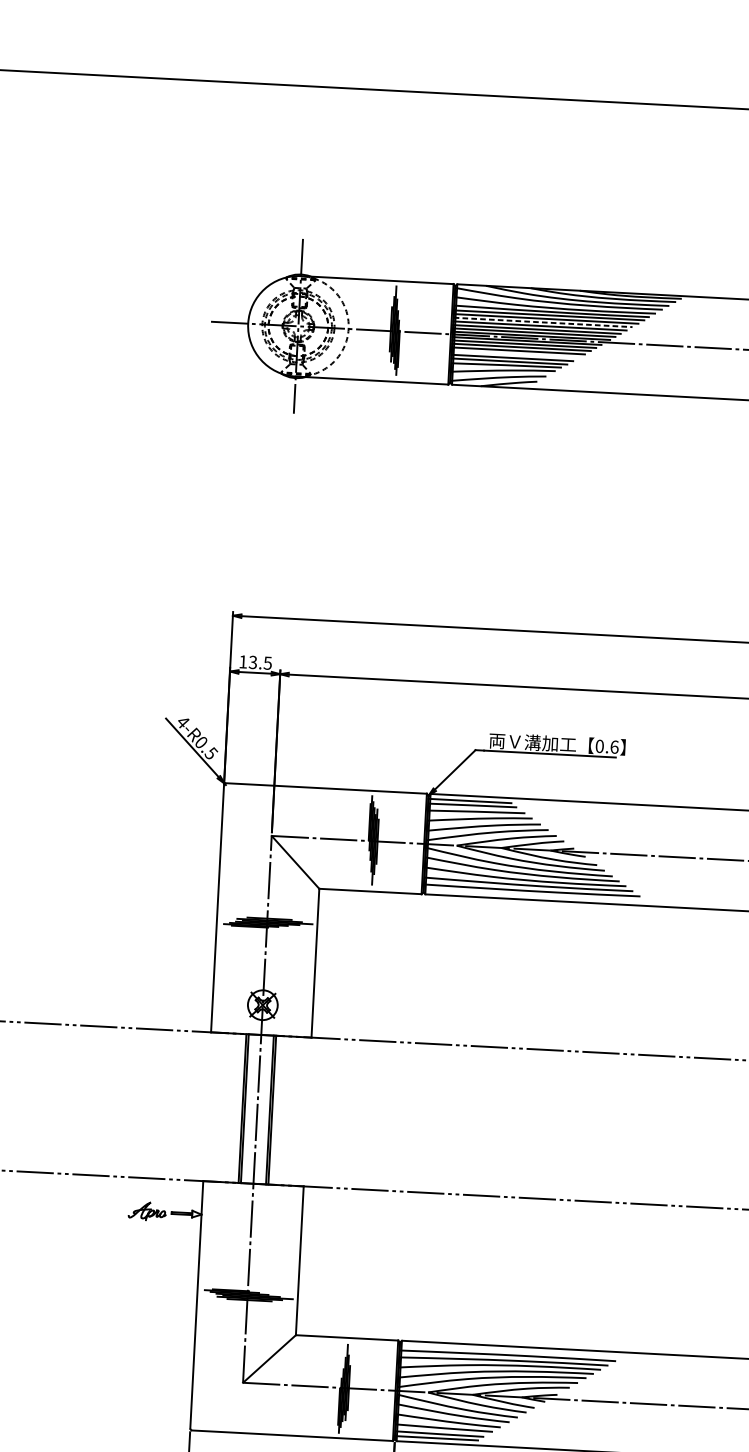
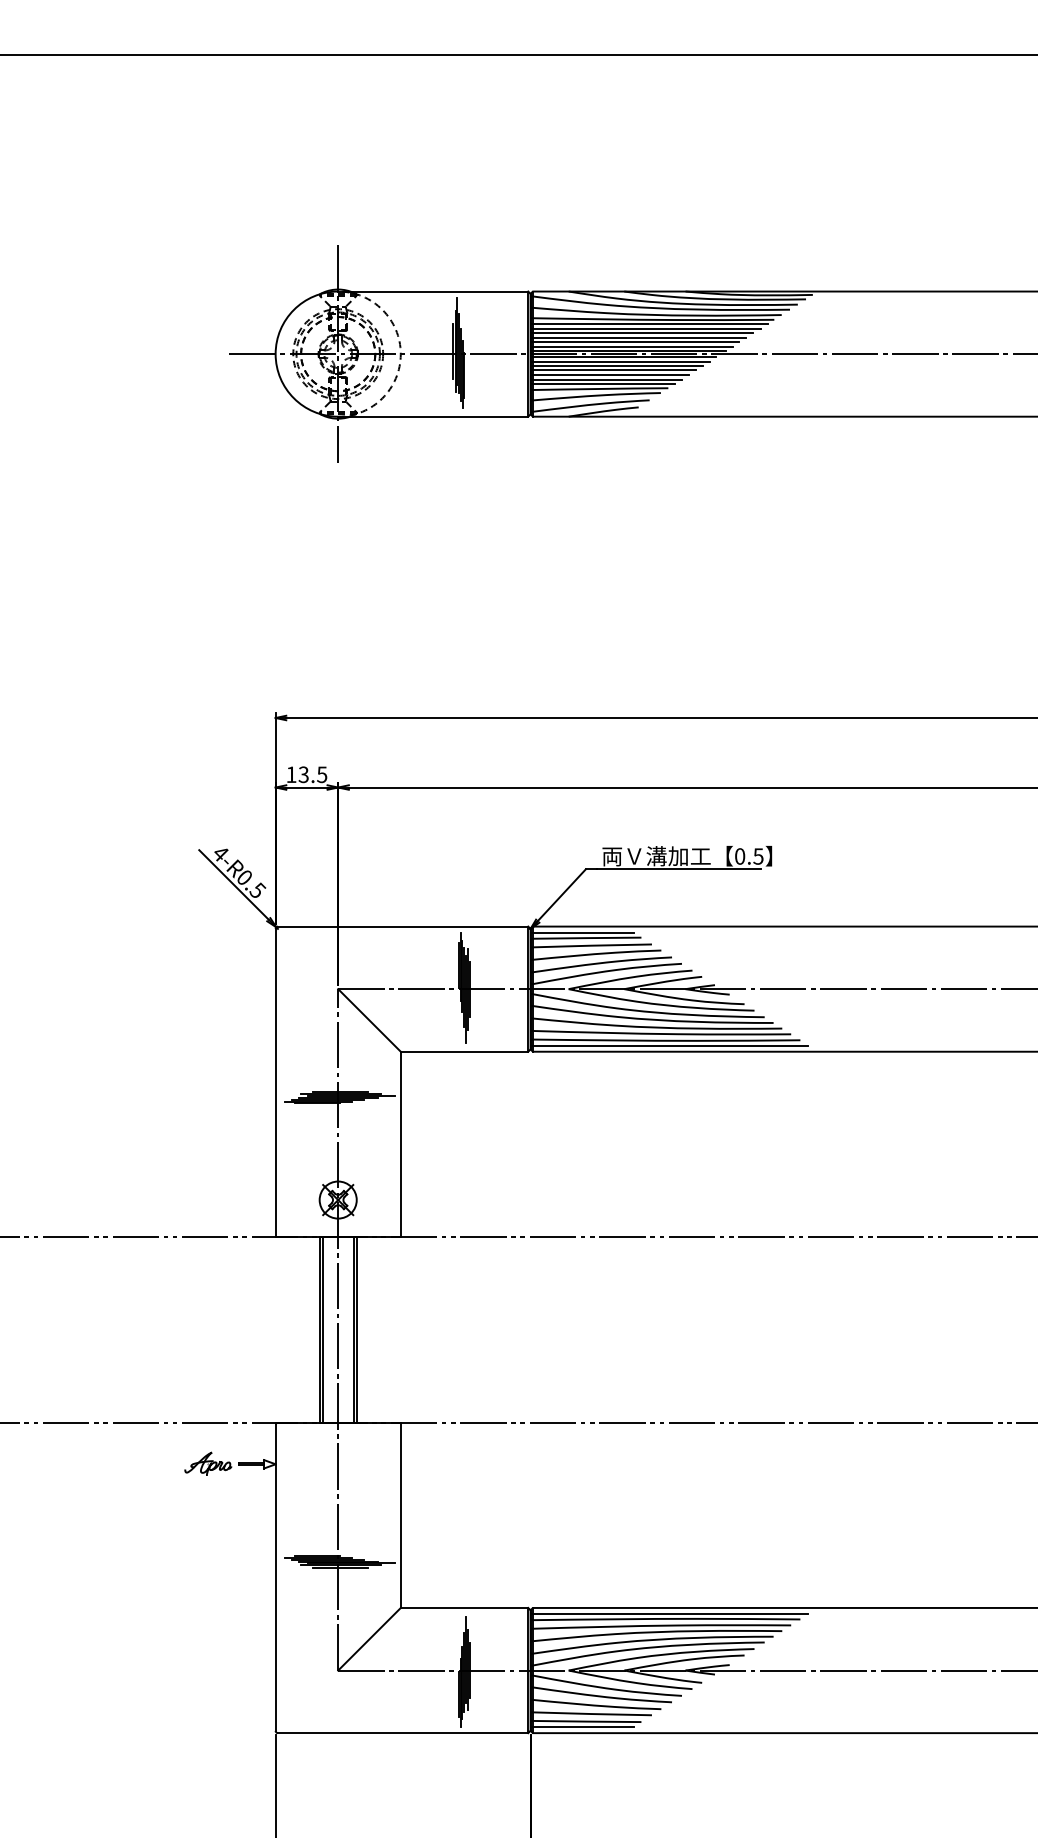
line: (543, 322) -> (642, 333), dashed -> solid
line: (515, 354) -> (609, 374), added
text: (614, 747) -> (758, 856), 0.6 -> 0.5
line: (535, 895) -> (669, 1045), added
line: (511, 1351) -> (669, 1614), added

